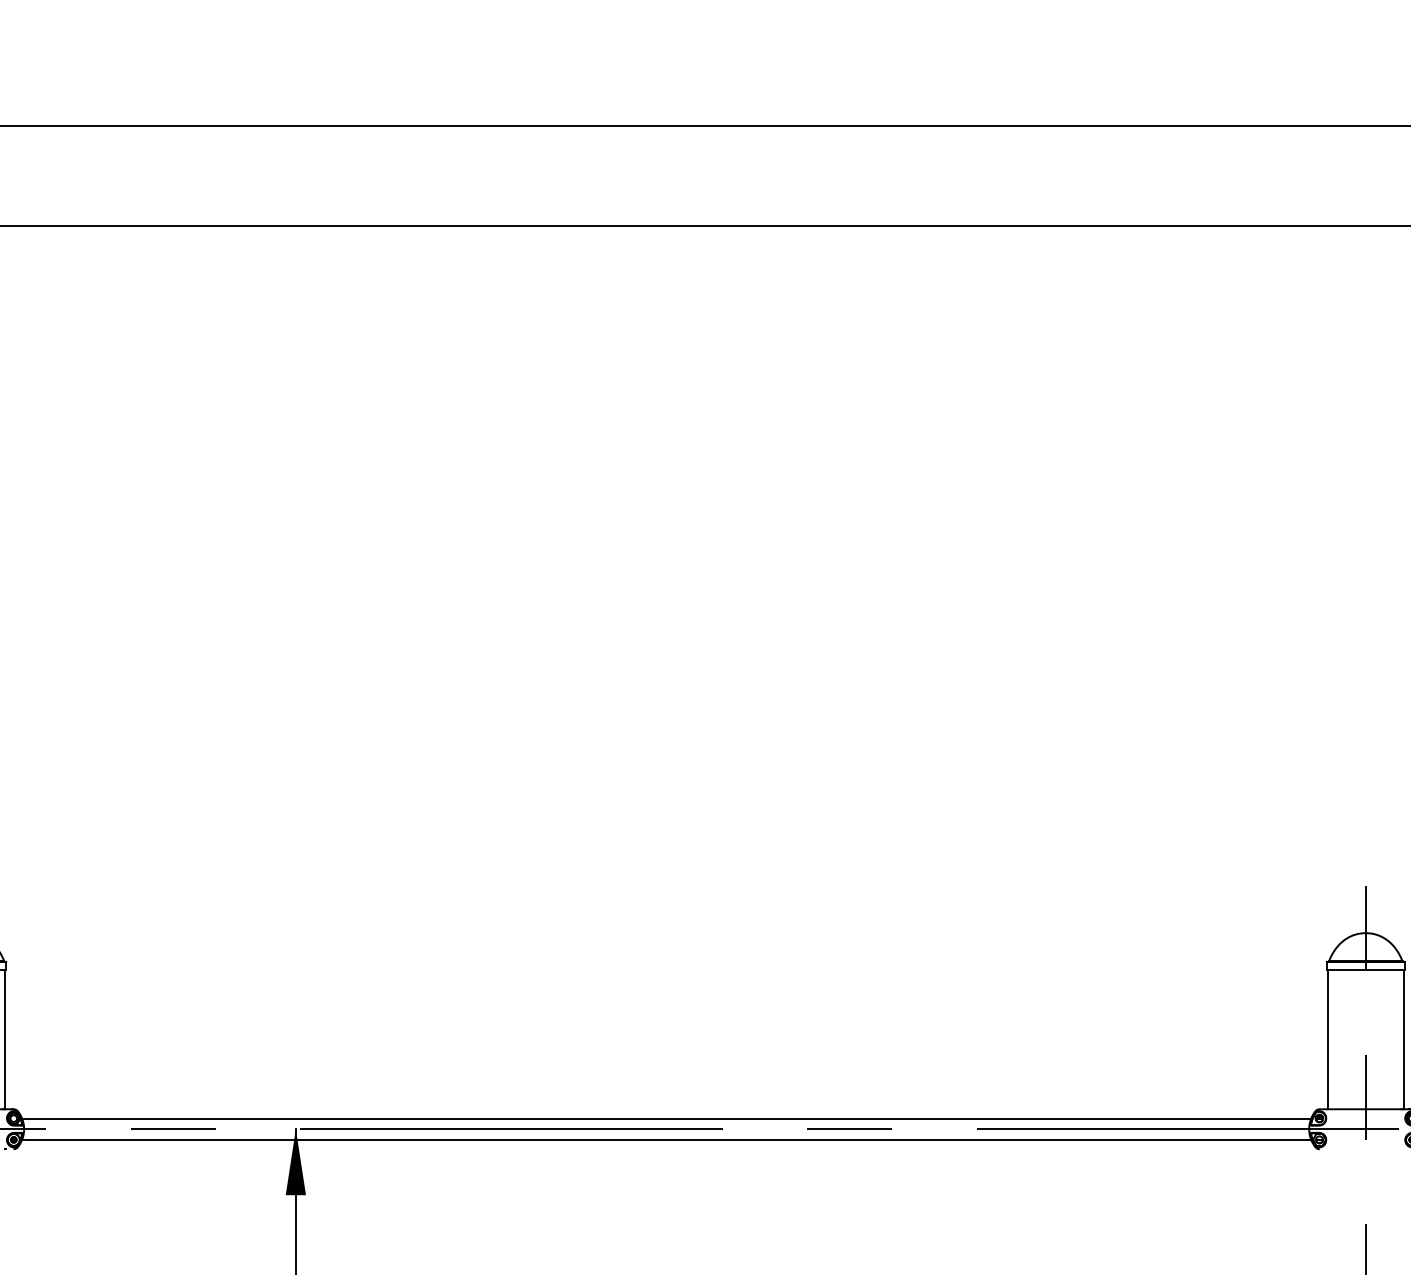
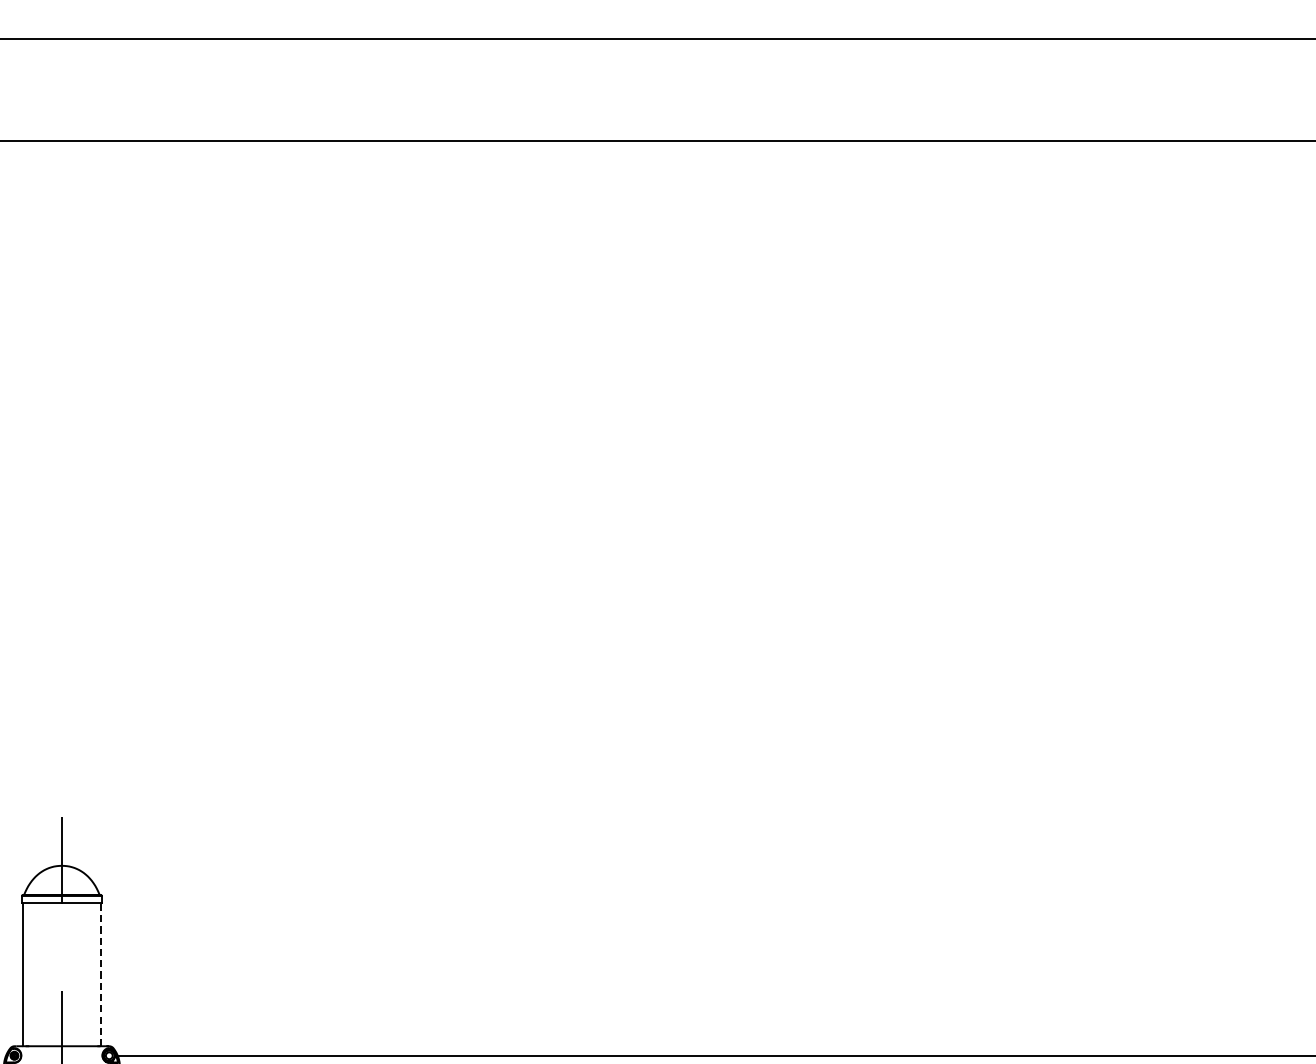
line: (5, 1039) -> (100, 974), solid -> dashed

